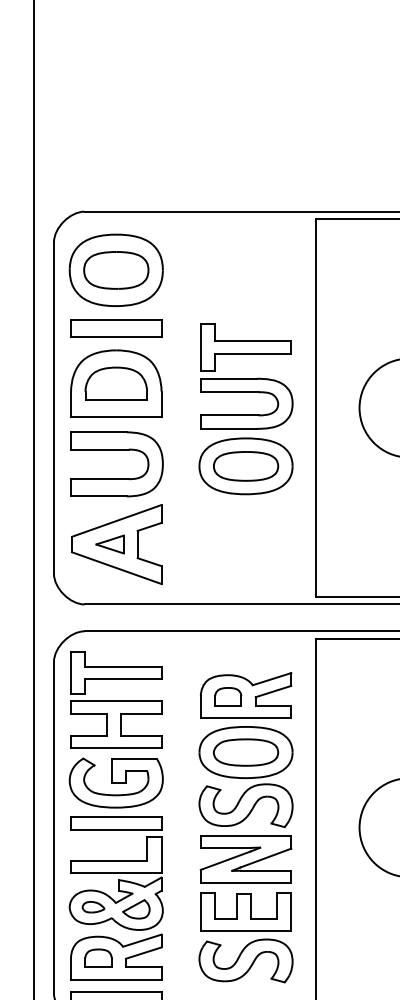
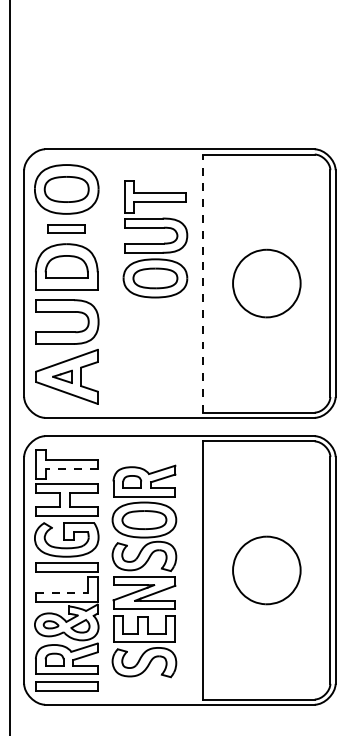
part: (115, 327) -> (66, 228), size x0.6
line: (316, 407) -> (203, 283), solid -> dashed
part: (246, 409) -> (155, 239), moved
line: (123, 678) -> (71, 468), solid -> dashed
part: (246, 827) -> (144, 571), moved
line: (108, 861) -> (61, 593), solid -> dashed

